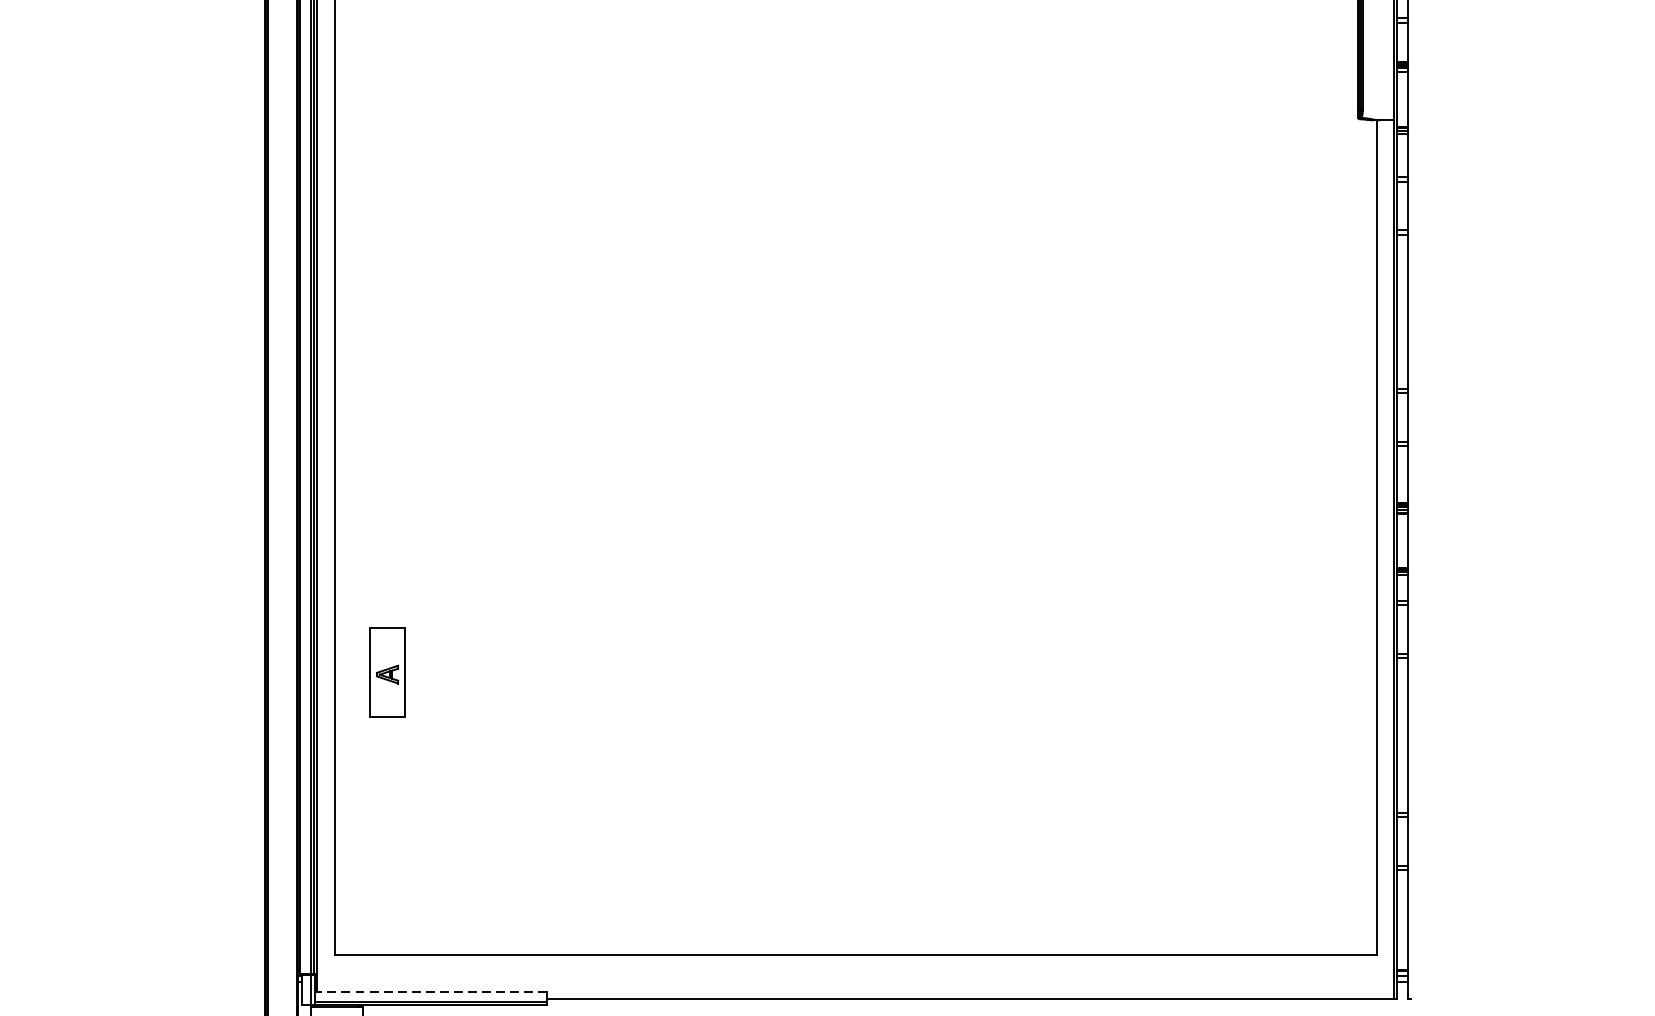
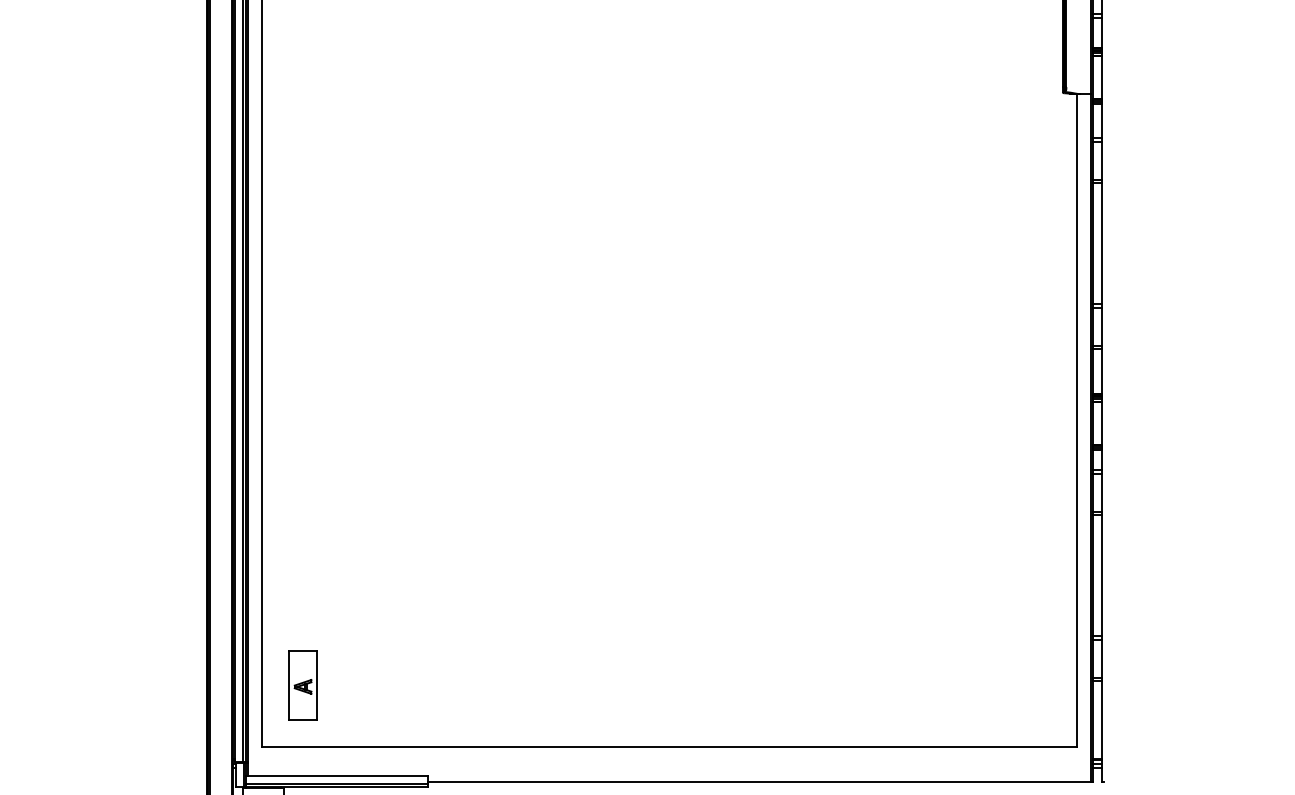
part: (386, 672) -> (302, 685), moved
line: (431, 992) -> (337, 776), dashed -> solid

